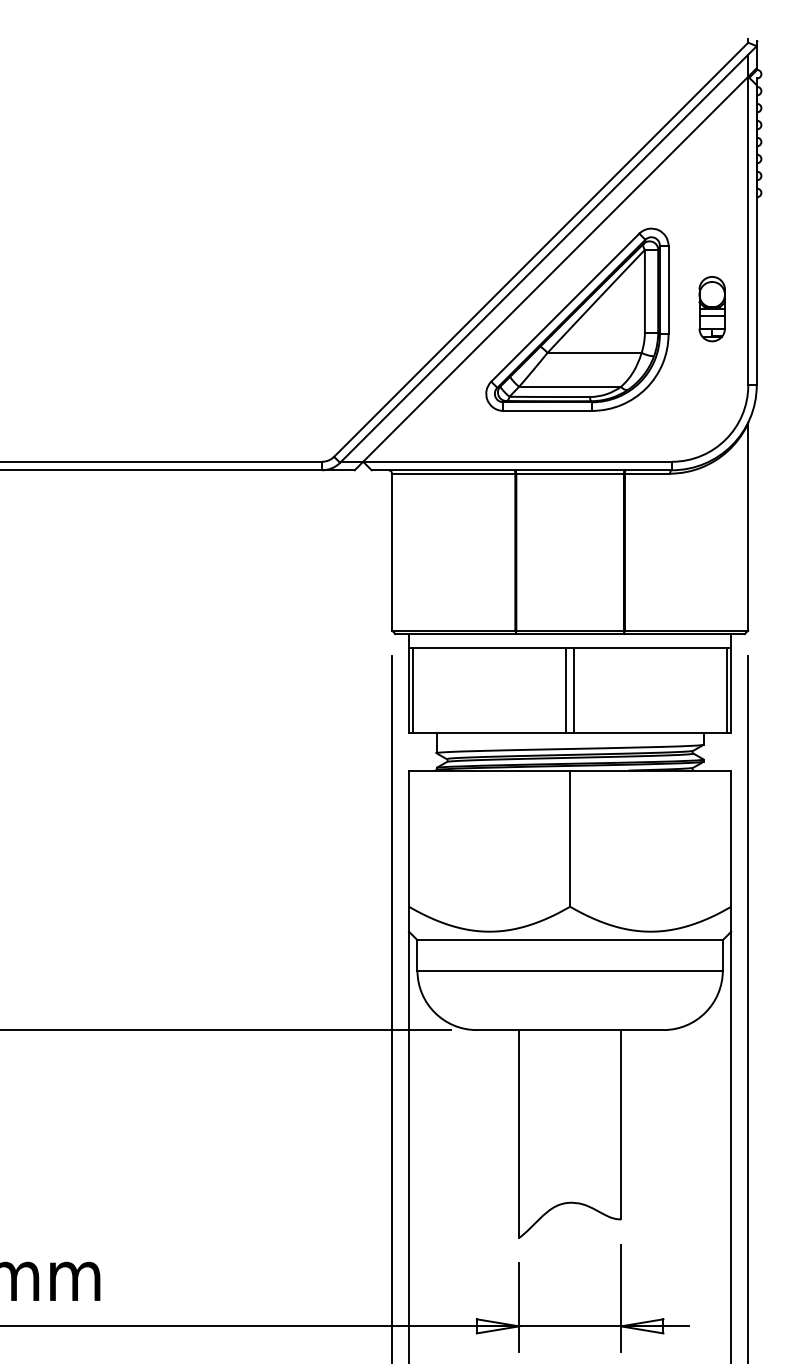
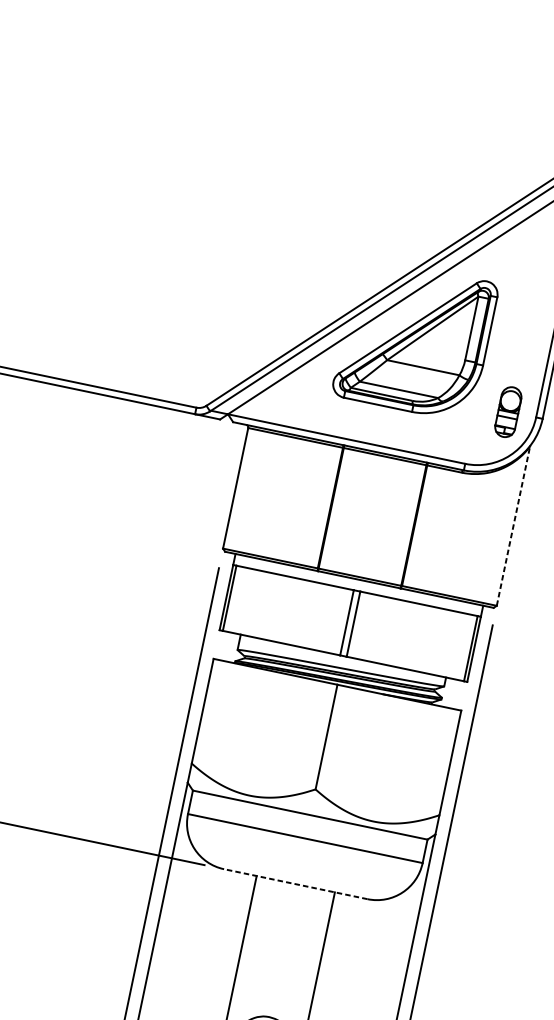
part: (711, 309) -> (507, 412), moved
line: (748, 526) -> (513, 525), solid -> dashed
line: (569, 1030) -> (295, 884), solid -> dashed

